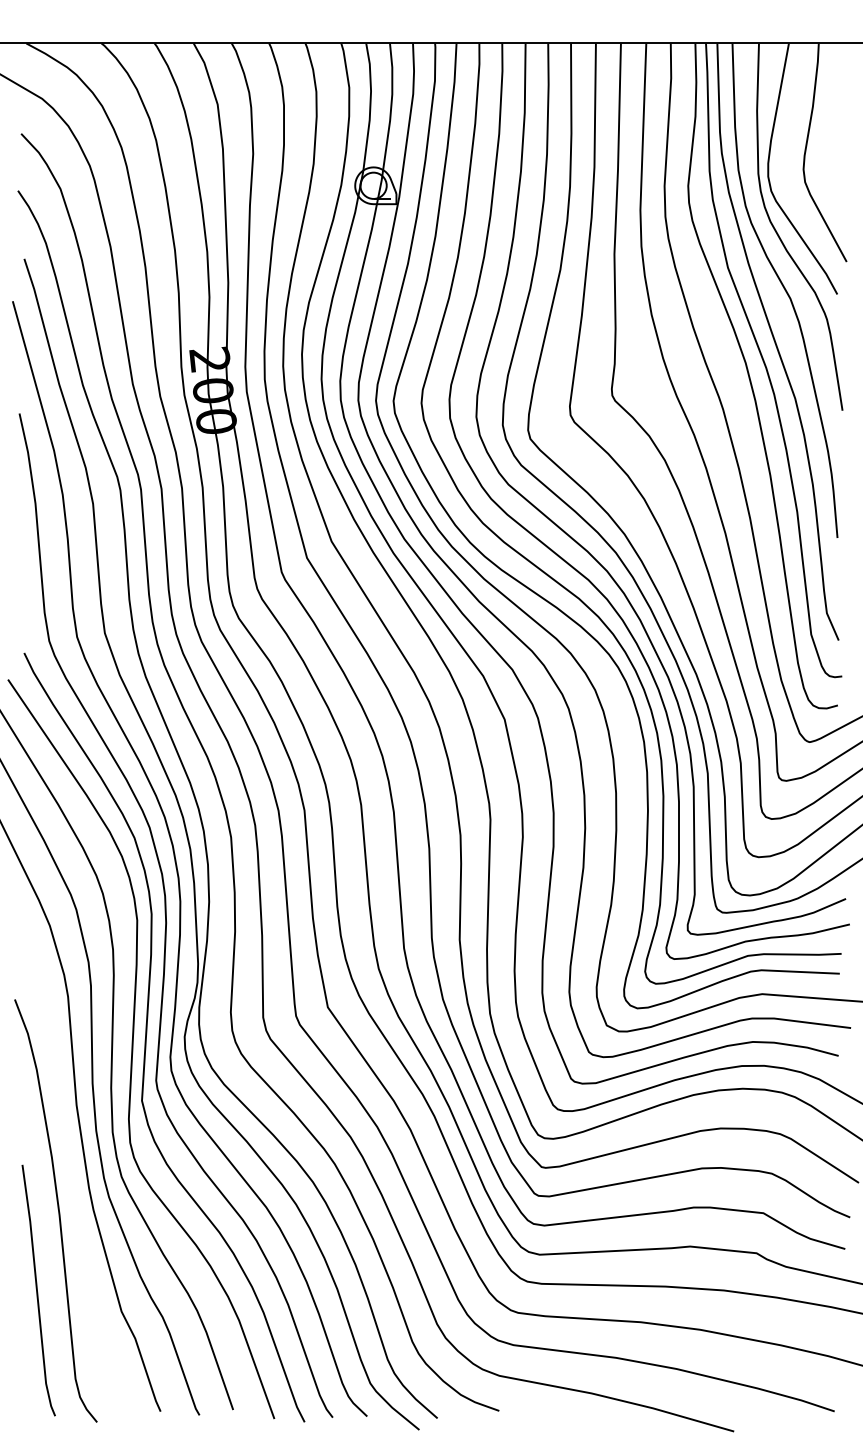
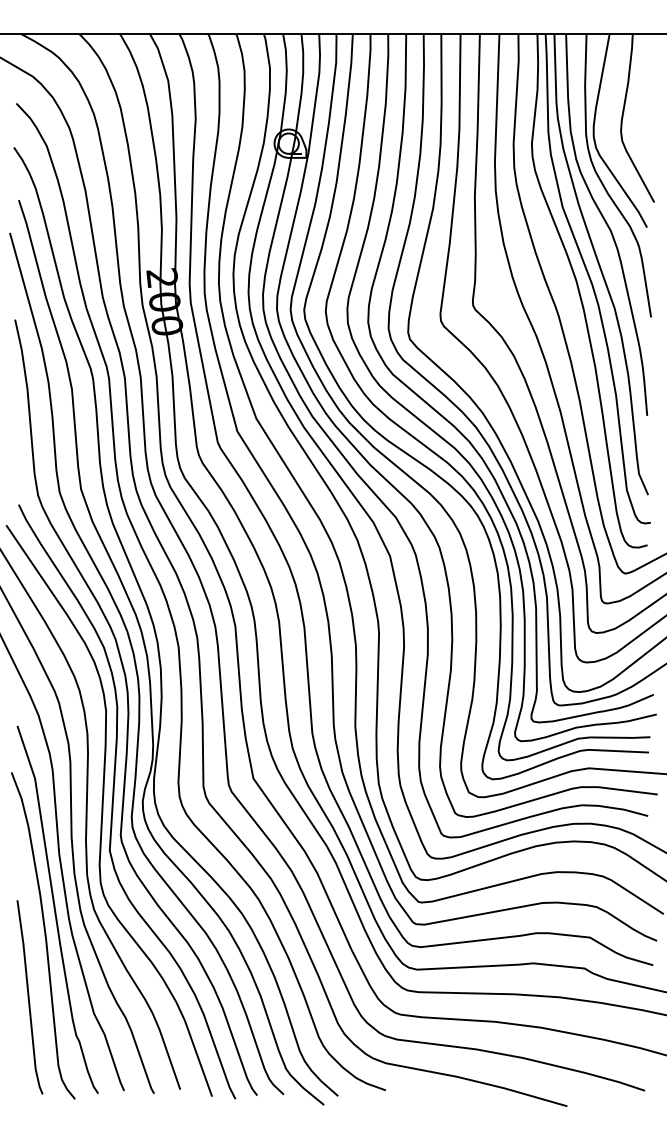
curve: (71, 1176) -> (55, 909), added

